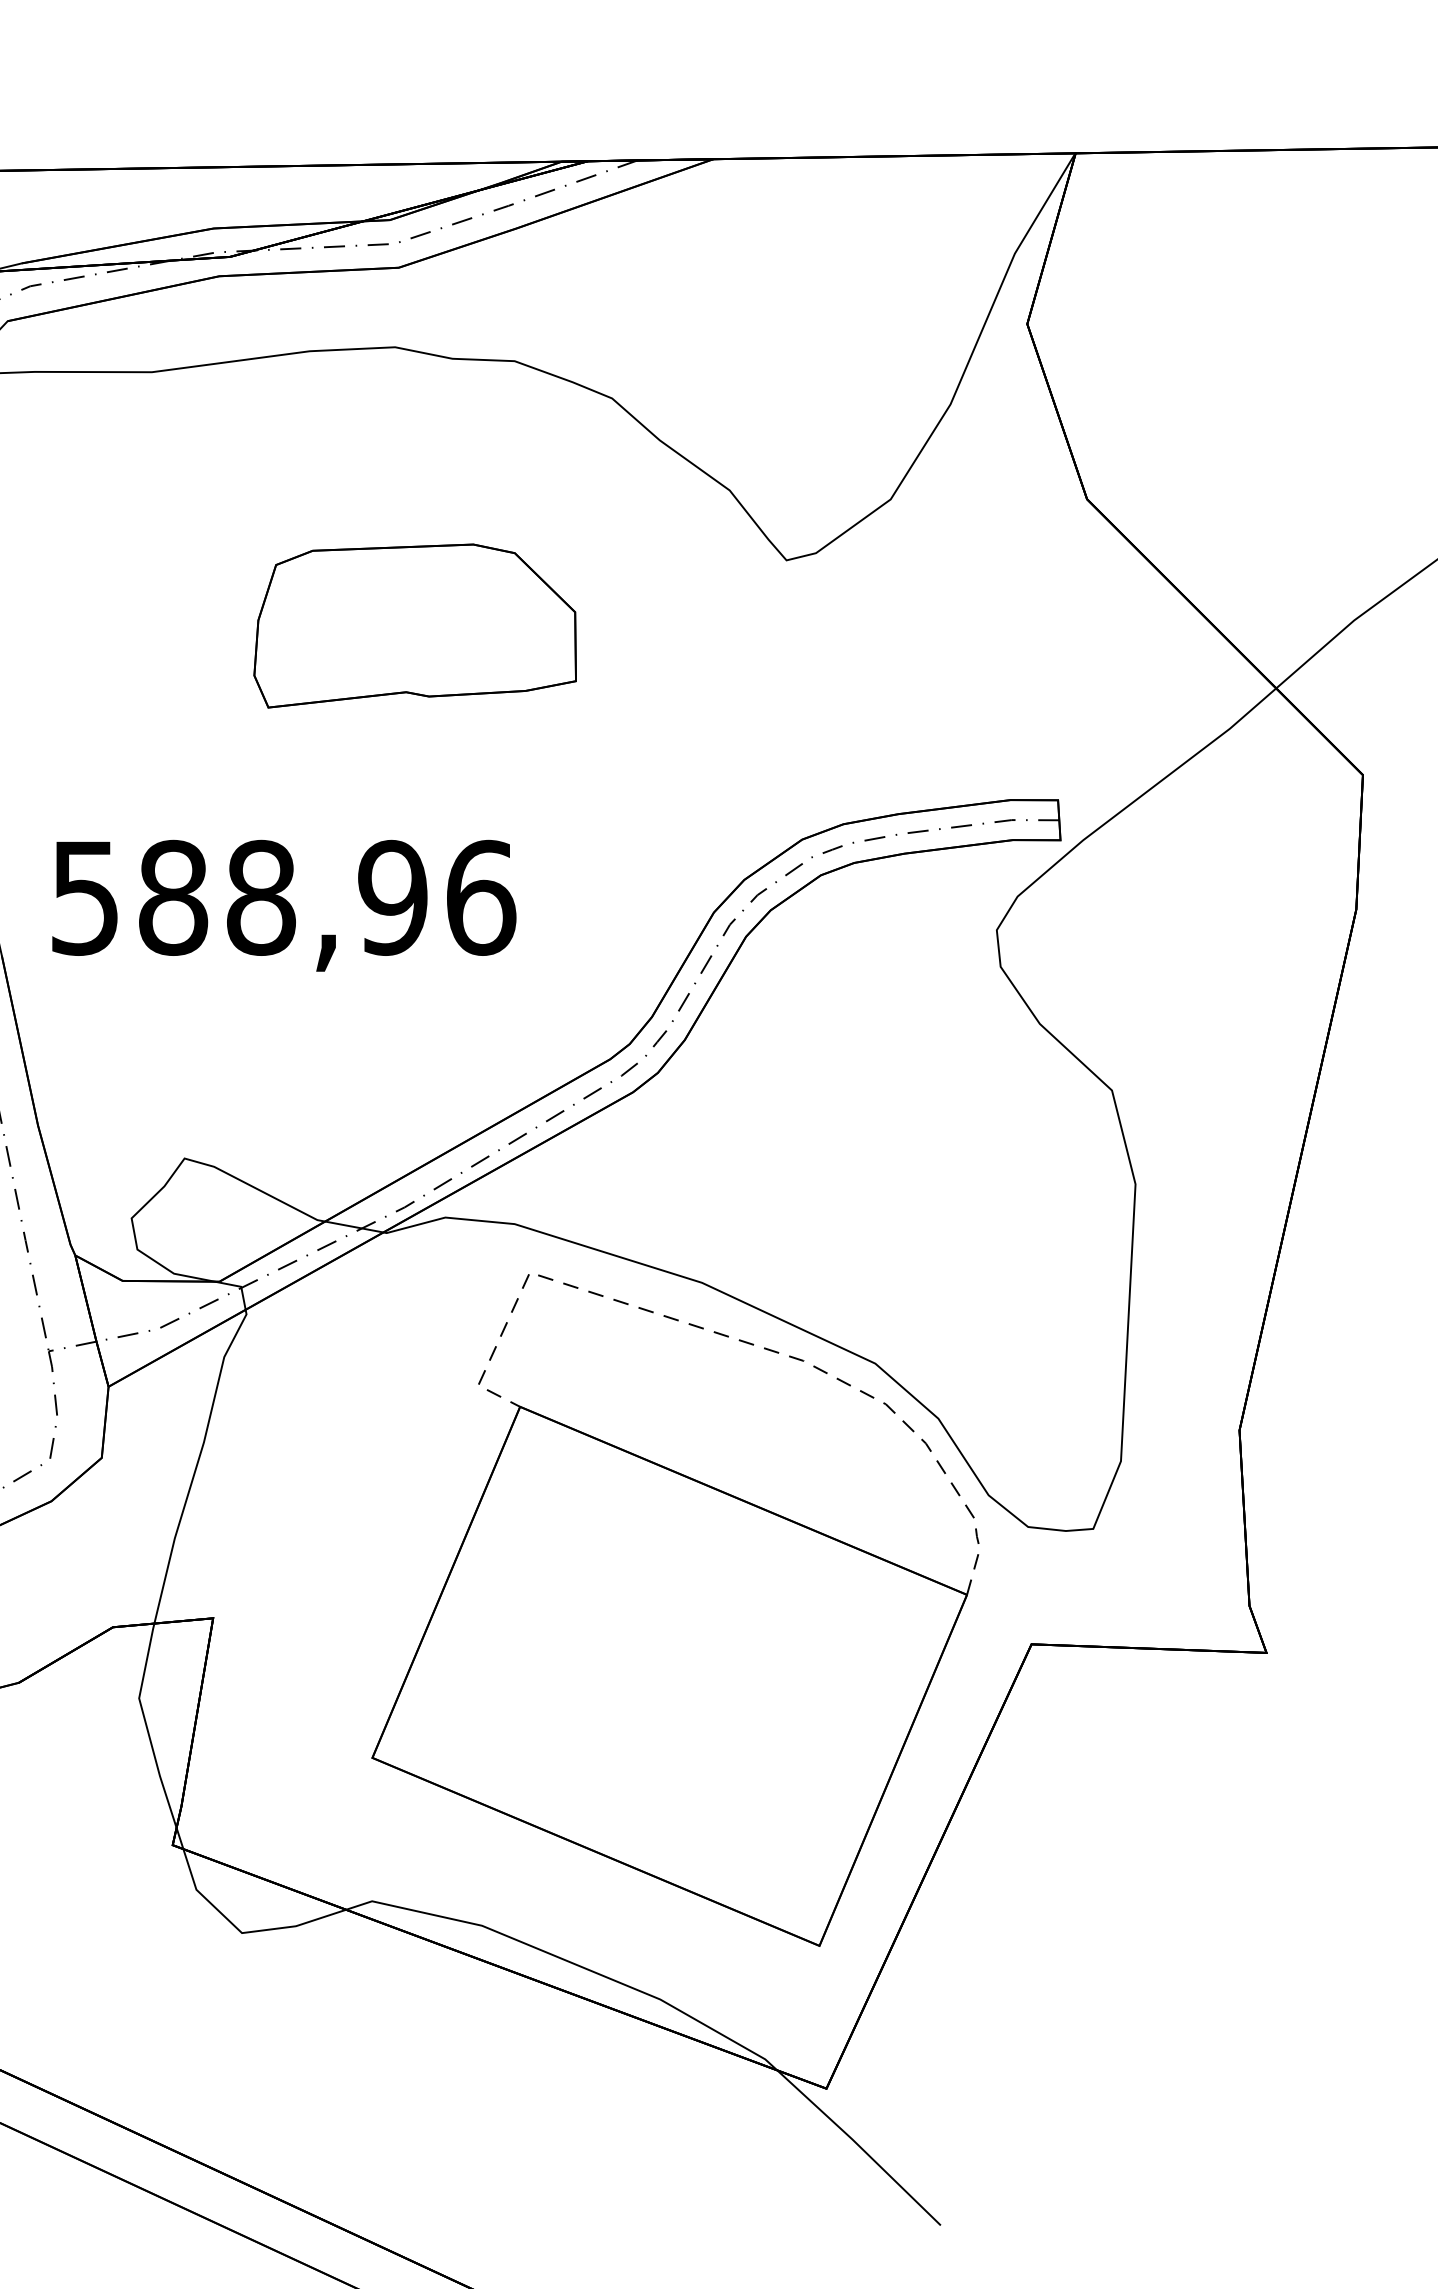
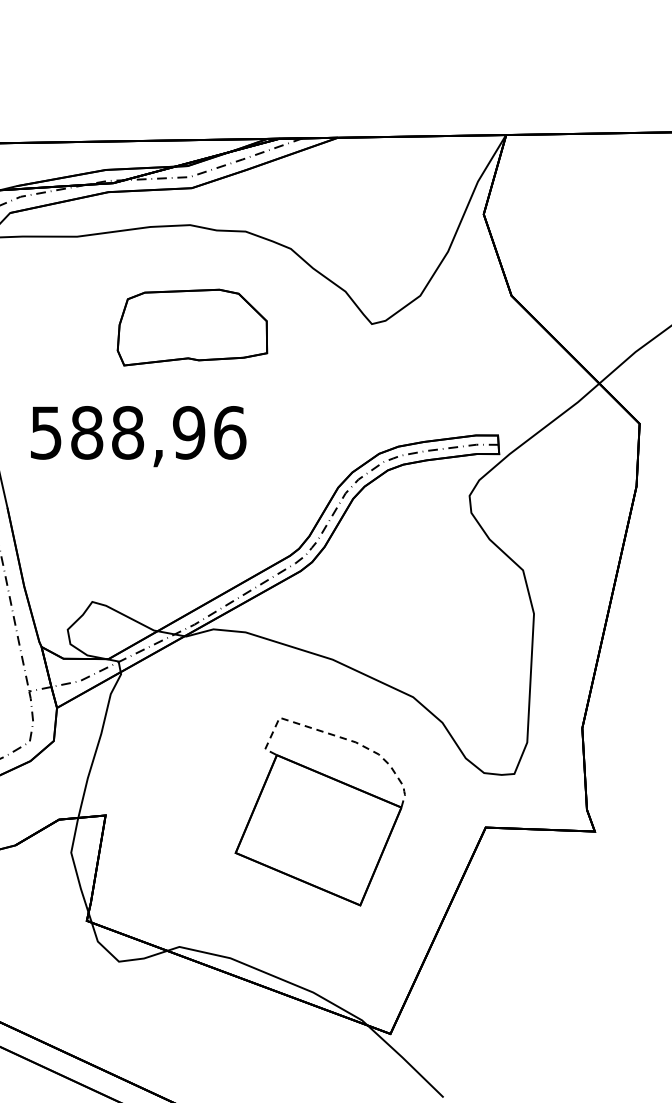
part: (415, 625) -> (192, 327), moved
text: (283, 905) -> (138, 436), moved
part: (673, 1609) -> (319, 811), size x0.6

